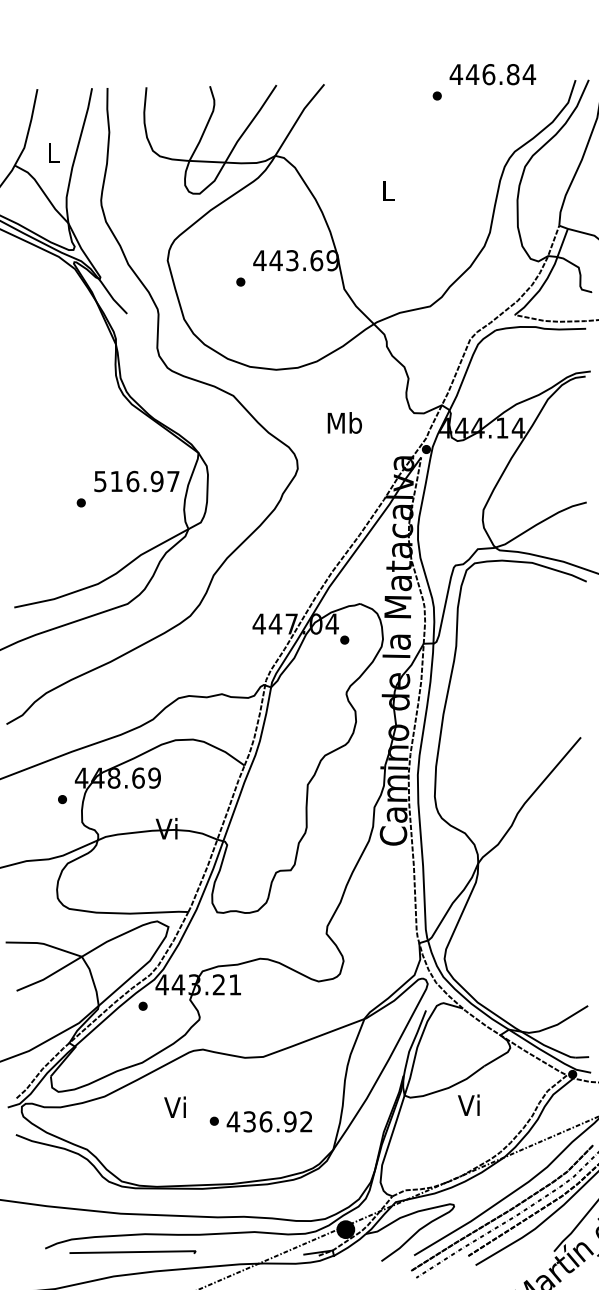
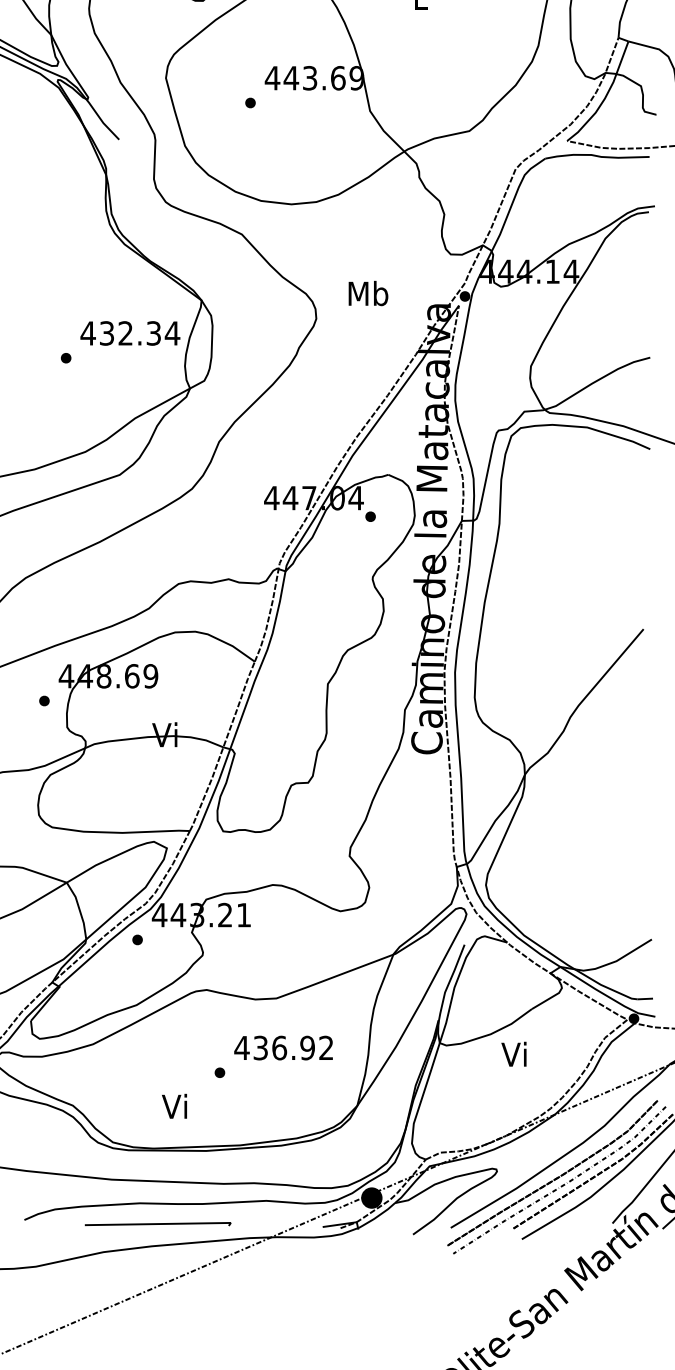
text: (344, 422) -> (368, 292), moved
text: (136, 481) -> (129, 333), 516.97 -> 432.34
text: (174, 1106) -> (173, 1105), moved
text: (269, 1121) -> (283, 1047), moved
line: (132, 1251) -> (157, 1223), moved

